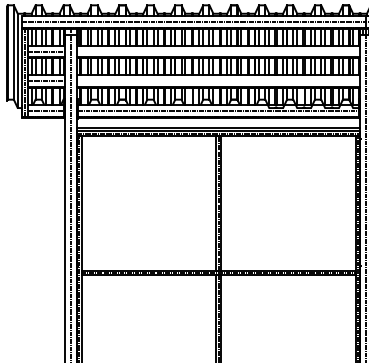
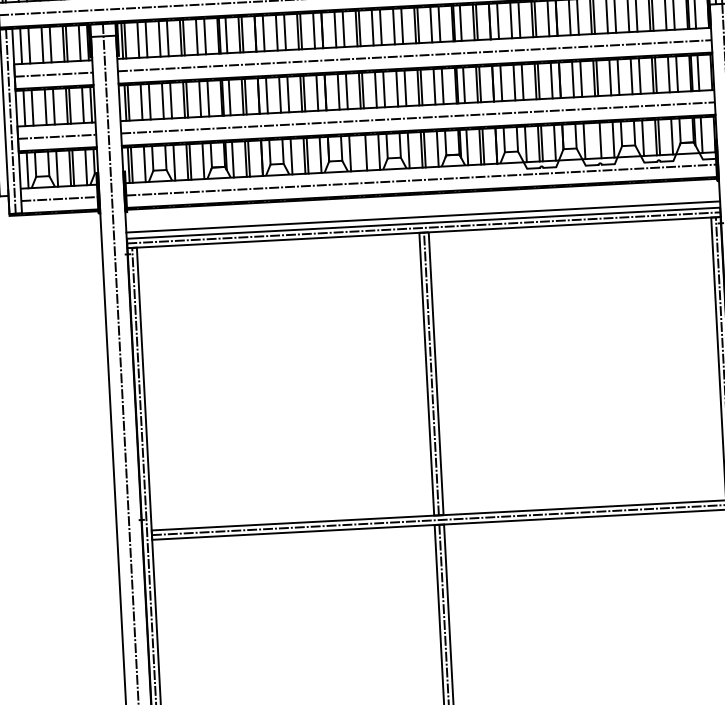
line: (218, 51) -> (414, 55), added
line: (218, 81) -> (417, 118), added

